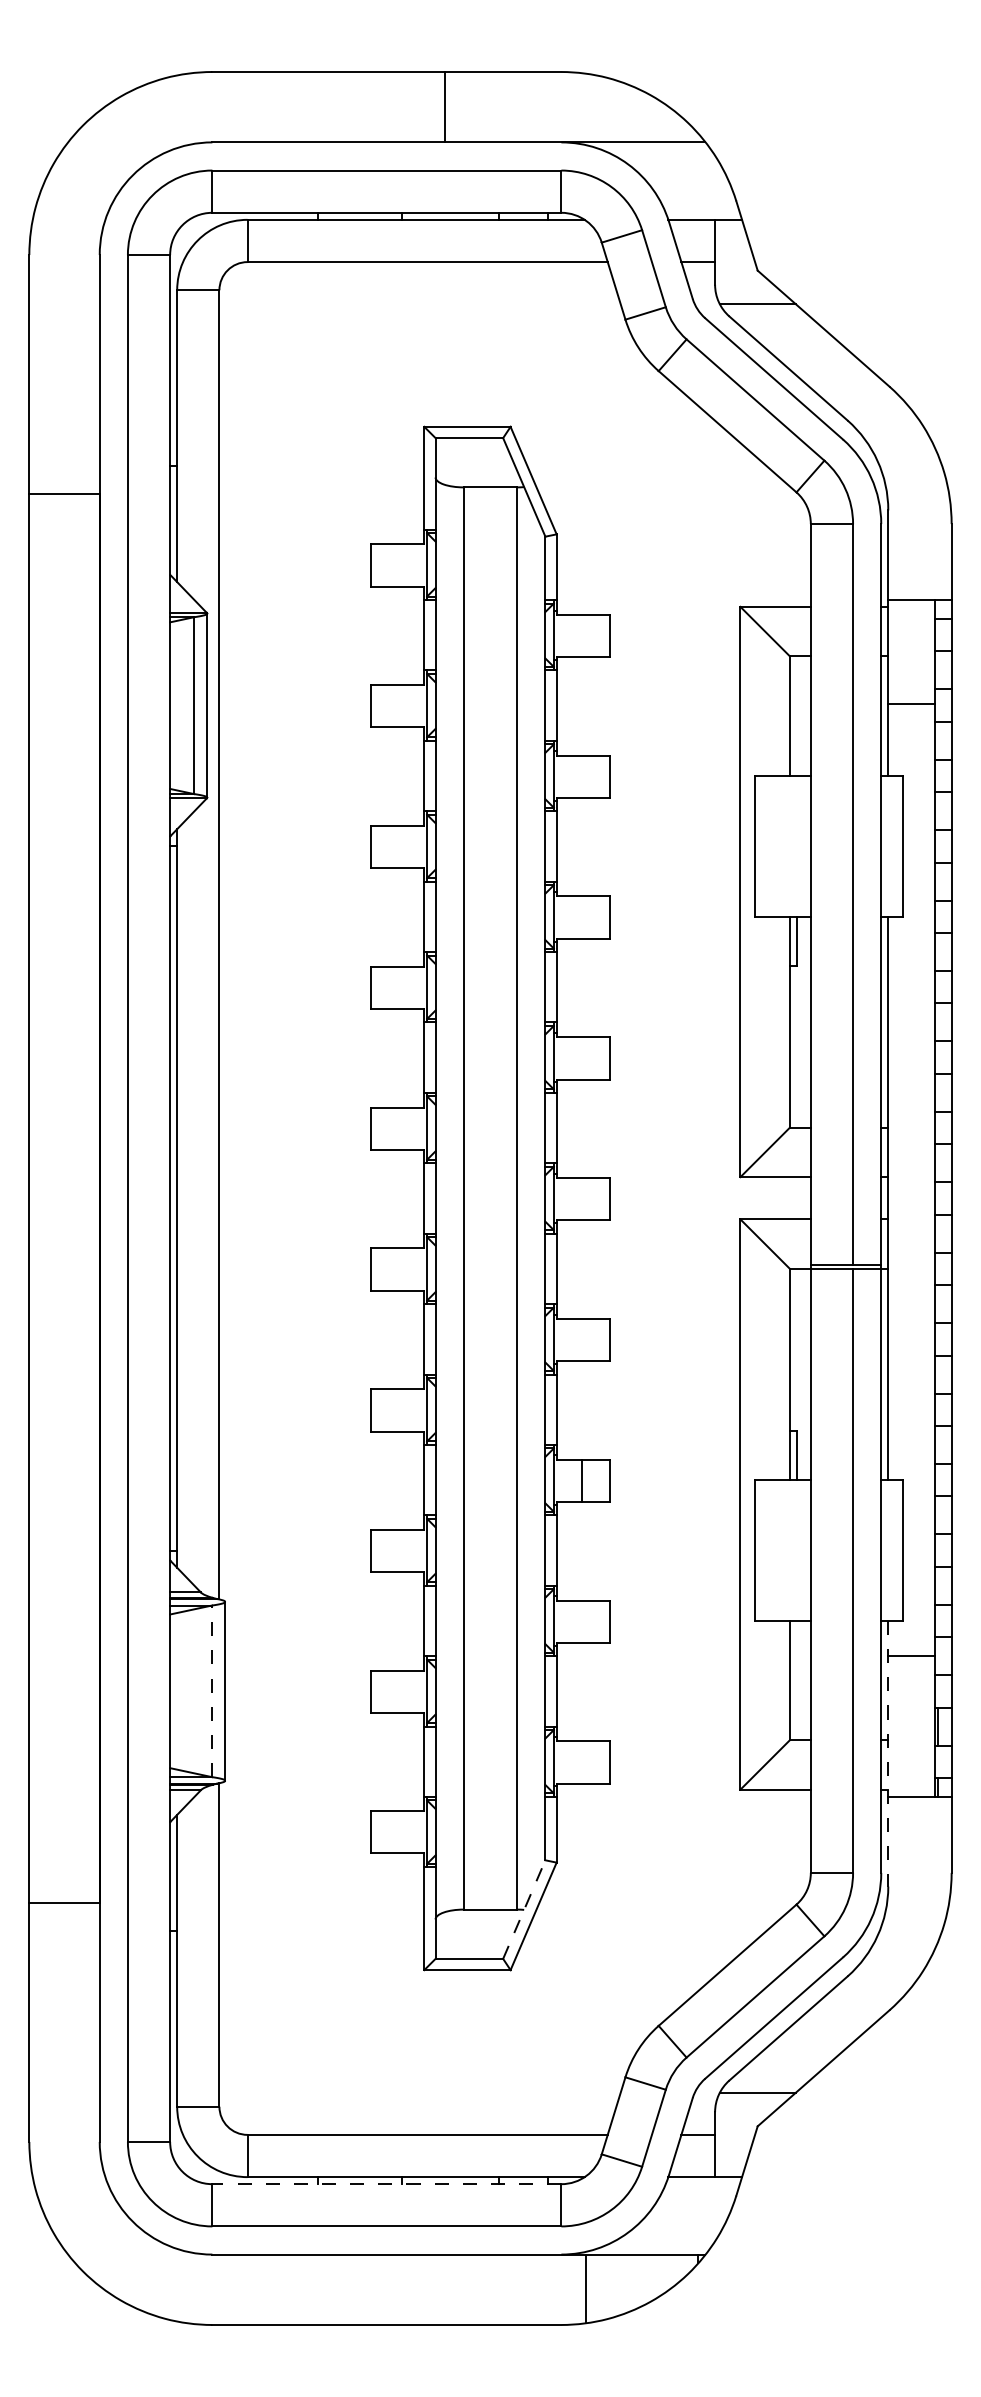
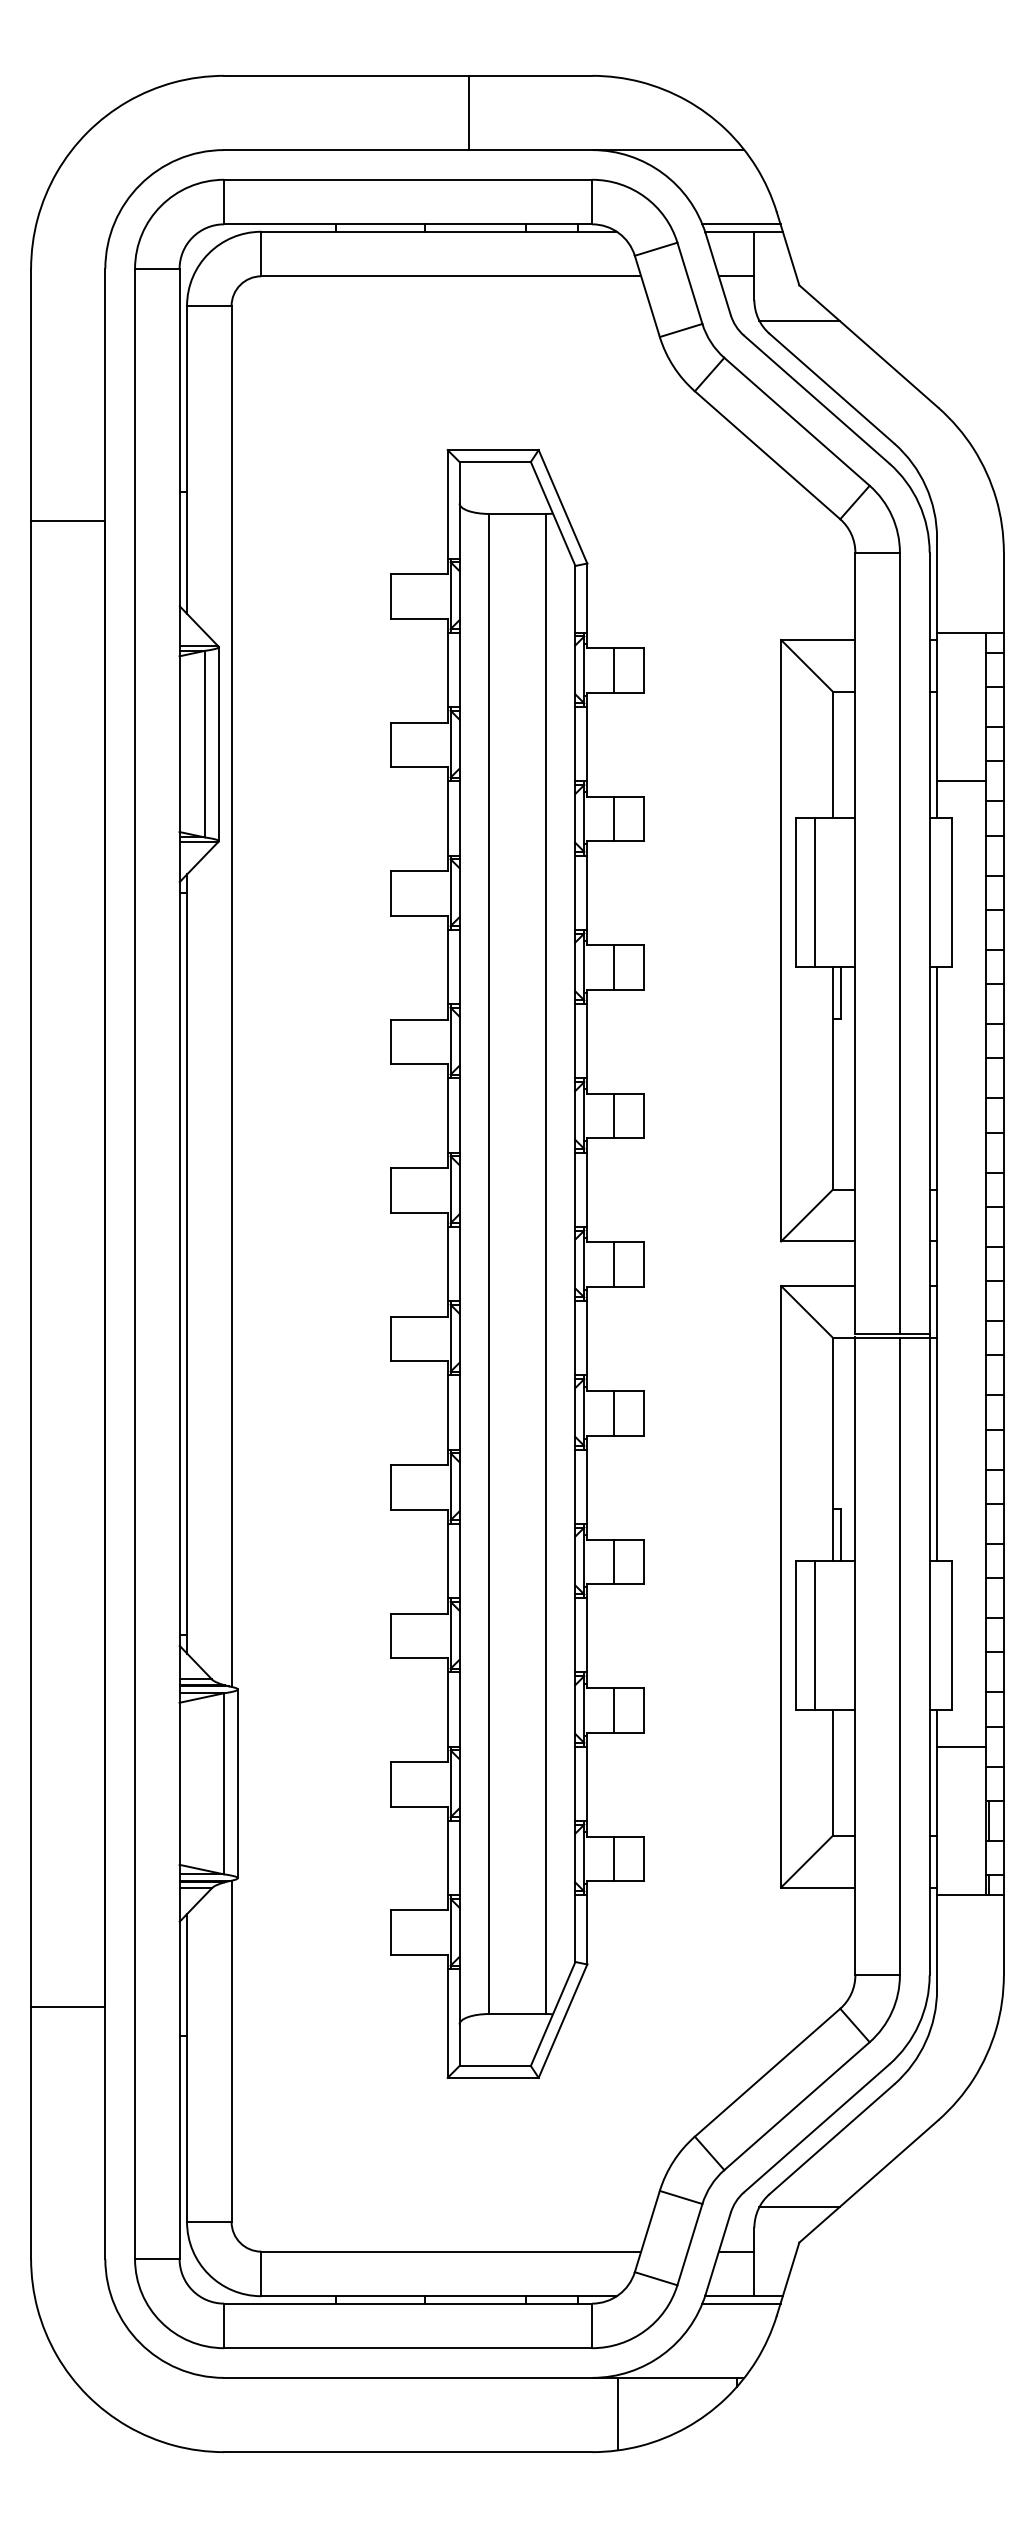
line: (702, 212) -> (741, 224), added
line: (582, 635) -> (614, 670), added
line: (911, 704) -> (961, 781), moved
line: (582, 776) -> (614, 818), added
line: (772, 846) -> (814, 892), added
line: (582, 917) -> (614, 967), added
line: (582, 1057) -> (614, 1115), added
line: (582, 1198) -> (614, 1264), added
line: (582, 1339) -> (614, 1412), added
line: (772, 1550) -> (814, 1635), added
line: (582, 1621) -> (614, 1710), added
line: (211, 1691) -> (223, 1783), dashed -> solid
line: (888, 1754) -> (937, 1850), dashed -> solid
line: (582, 1762) -> (614, 1858), added
line: (524, 1910) -> (553, 2014), dashed -> solid
line: (386, 2184) -> (407, 2303), dashed -> solid
line: (702, 2184) -> (741, 2303), added

